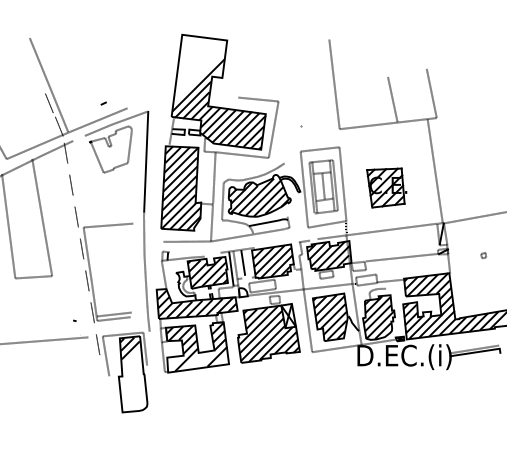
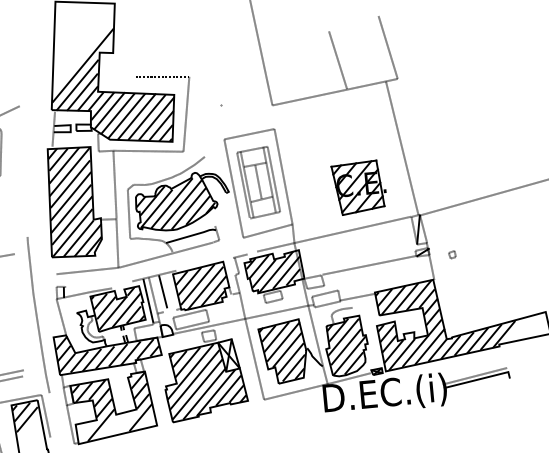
line: (146, 161) -> (24, 171), removed
part: (386, 187) -> (358, 187), moved
part: (483, 255) -> (452, 254), moved

